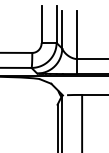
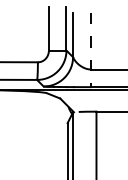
line: (77, 42) -> (90, 50), solid -> dashed

